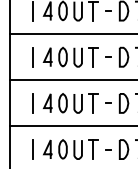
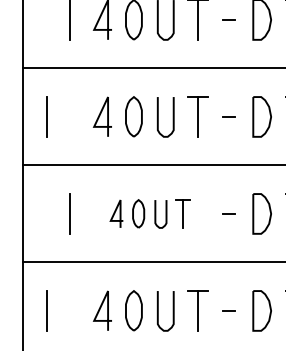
line: (32, 57) -> (46, 117), moved
part: (70, 103) -> (149, 214), size x0.7
line: (32, 149) -> (46, 310), moved

